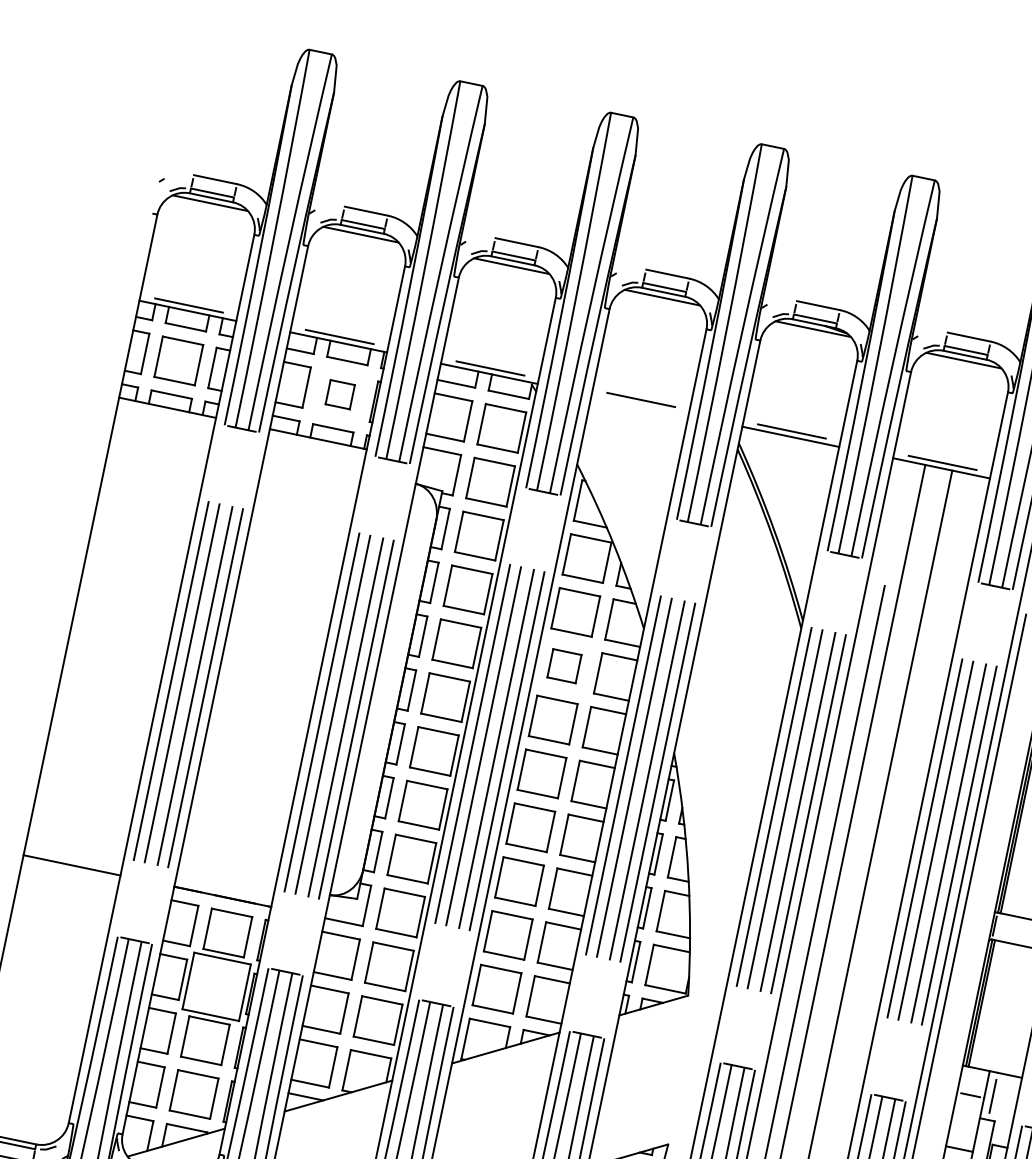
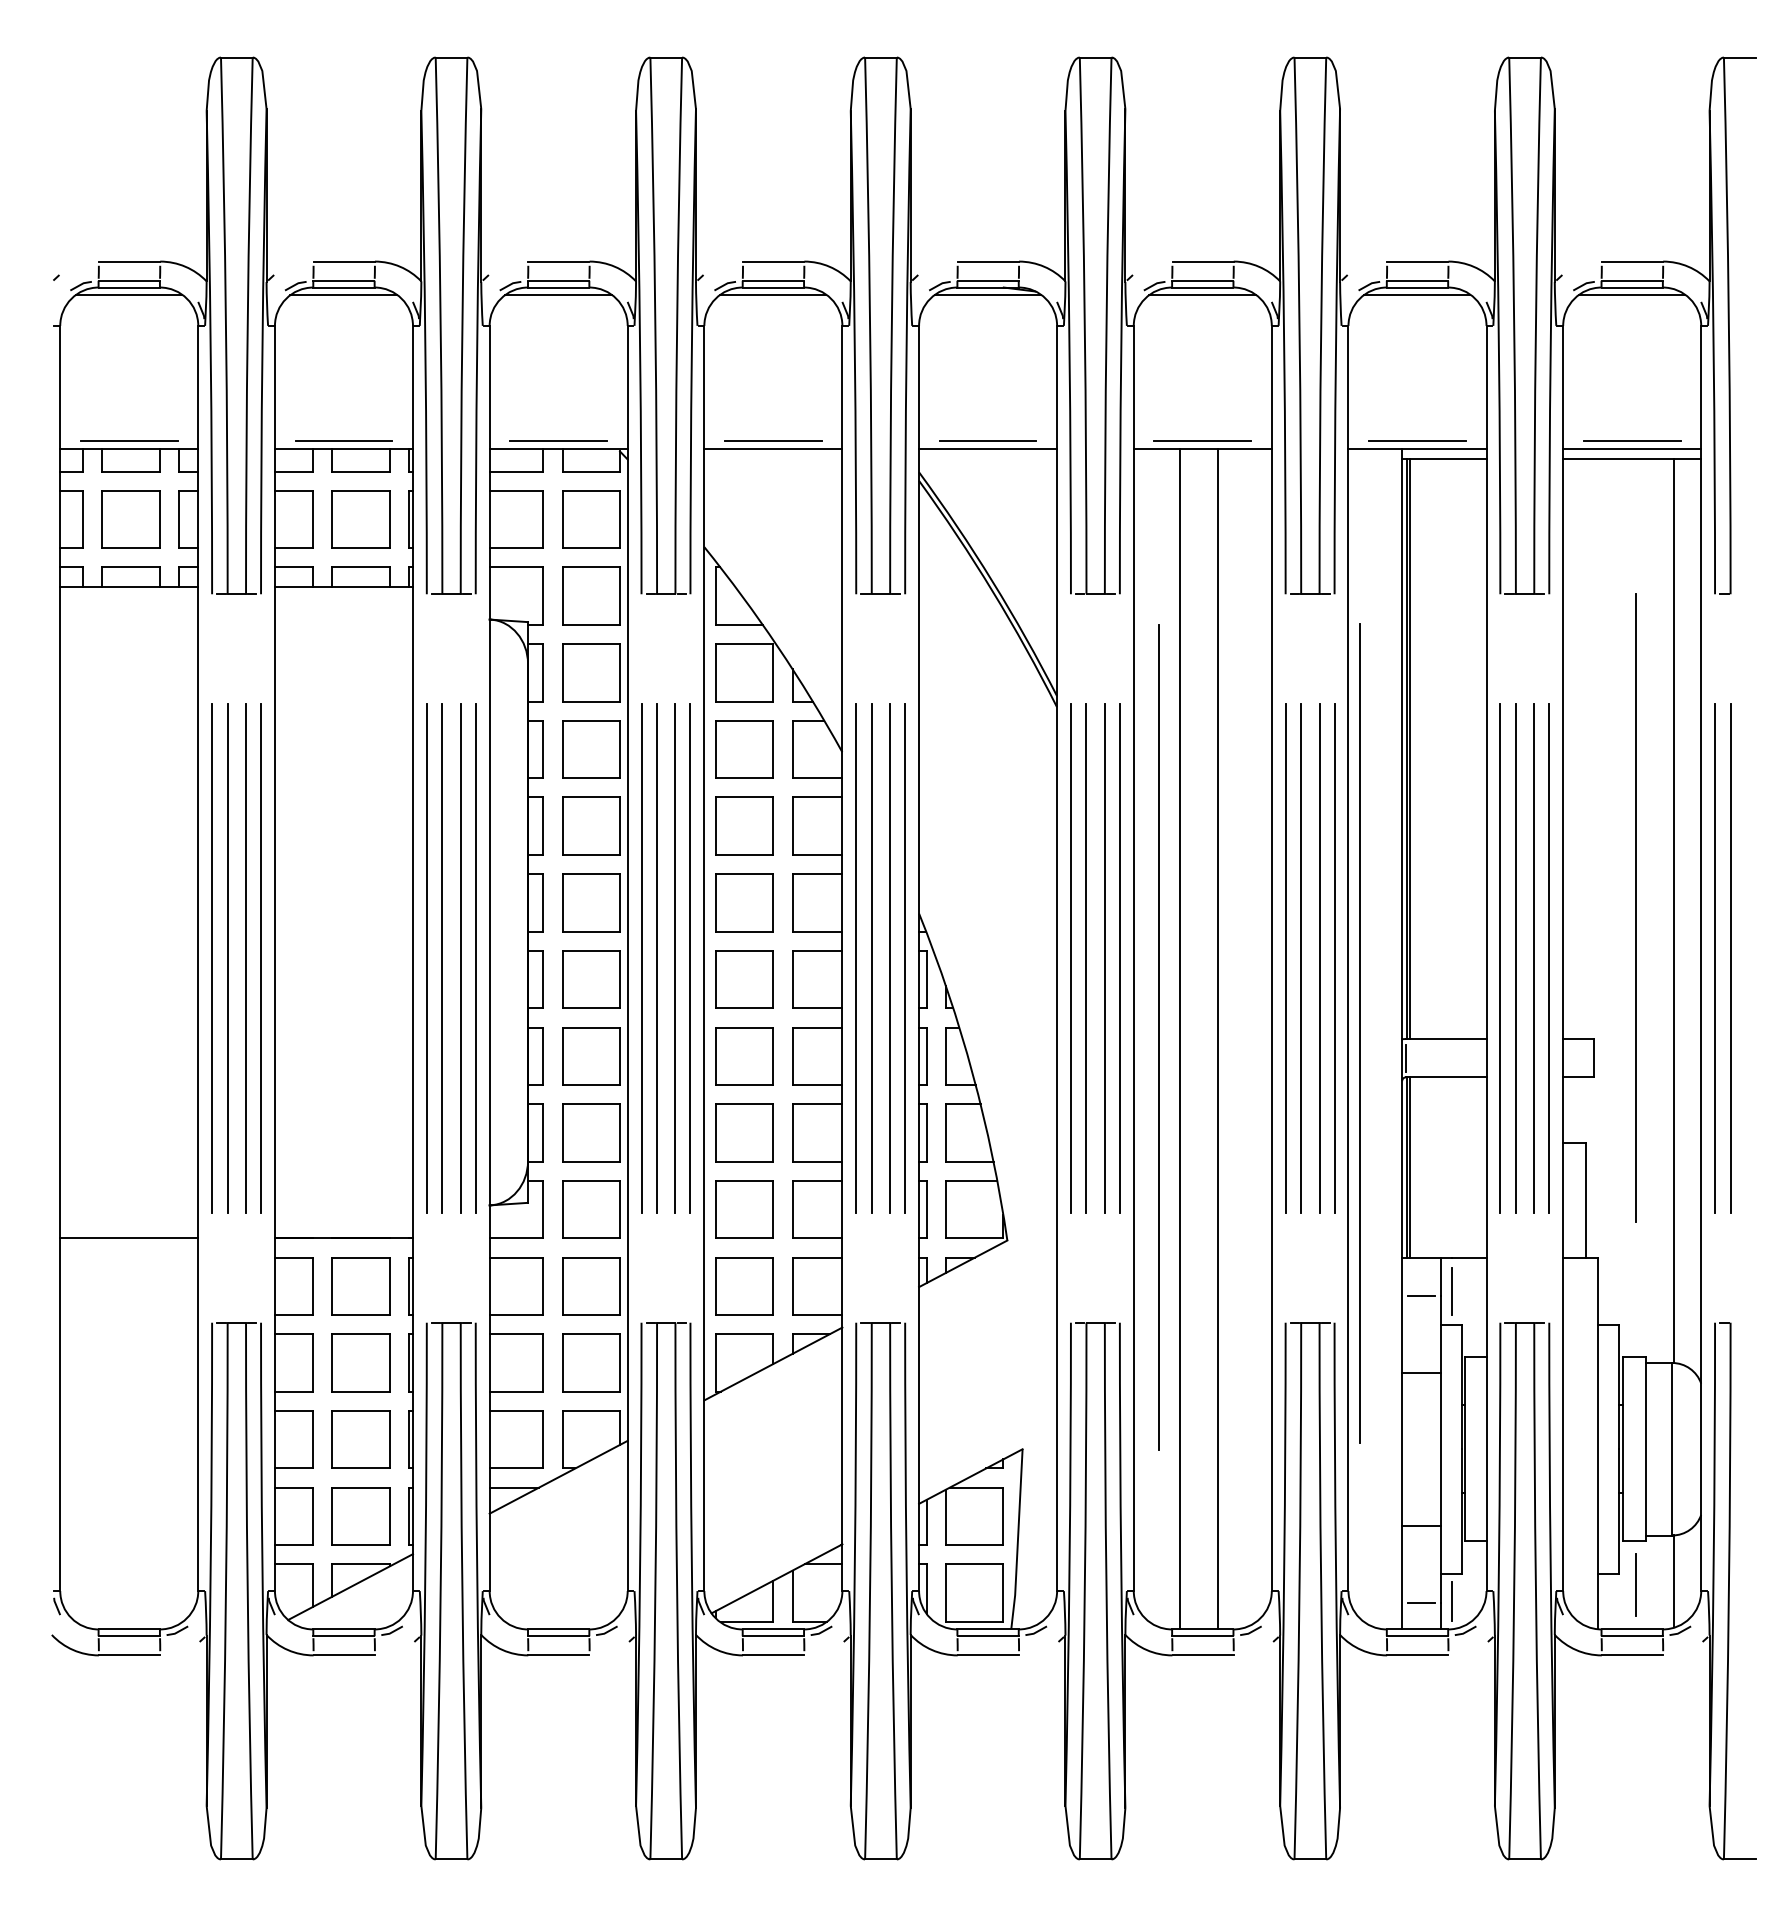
part: (339, 394) -> (360, 519), size x1.67
line: (640, 405) -> (773, 448), added
part: (564, 665) -> (744, 825), size x1.43
part: (216, 986) -> (360, 1362), size x0.71

